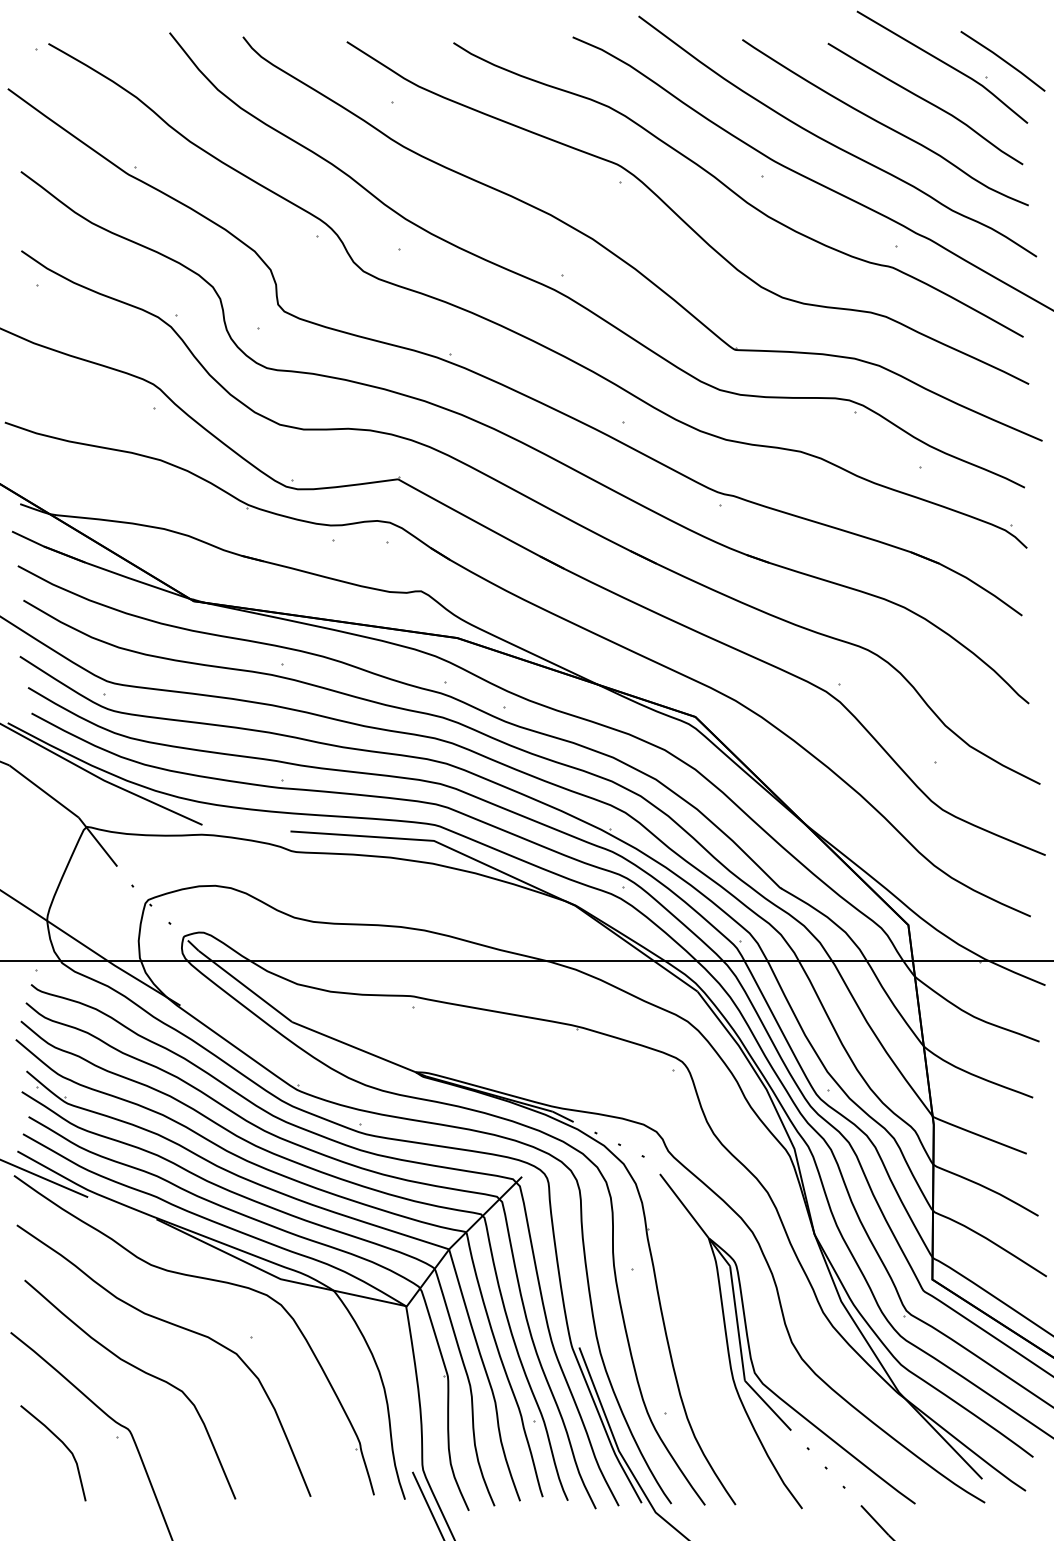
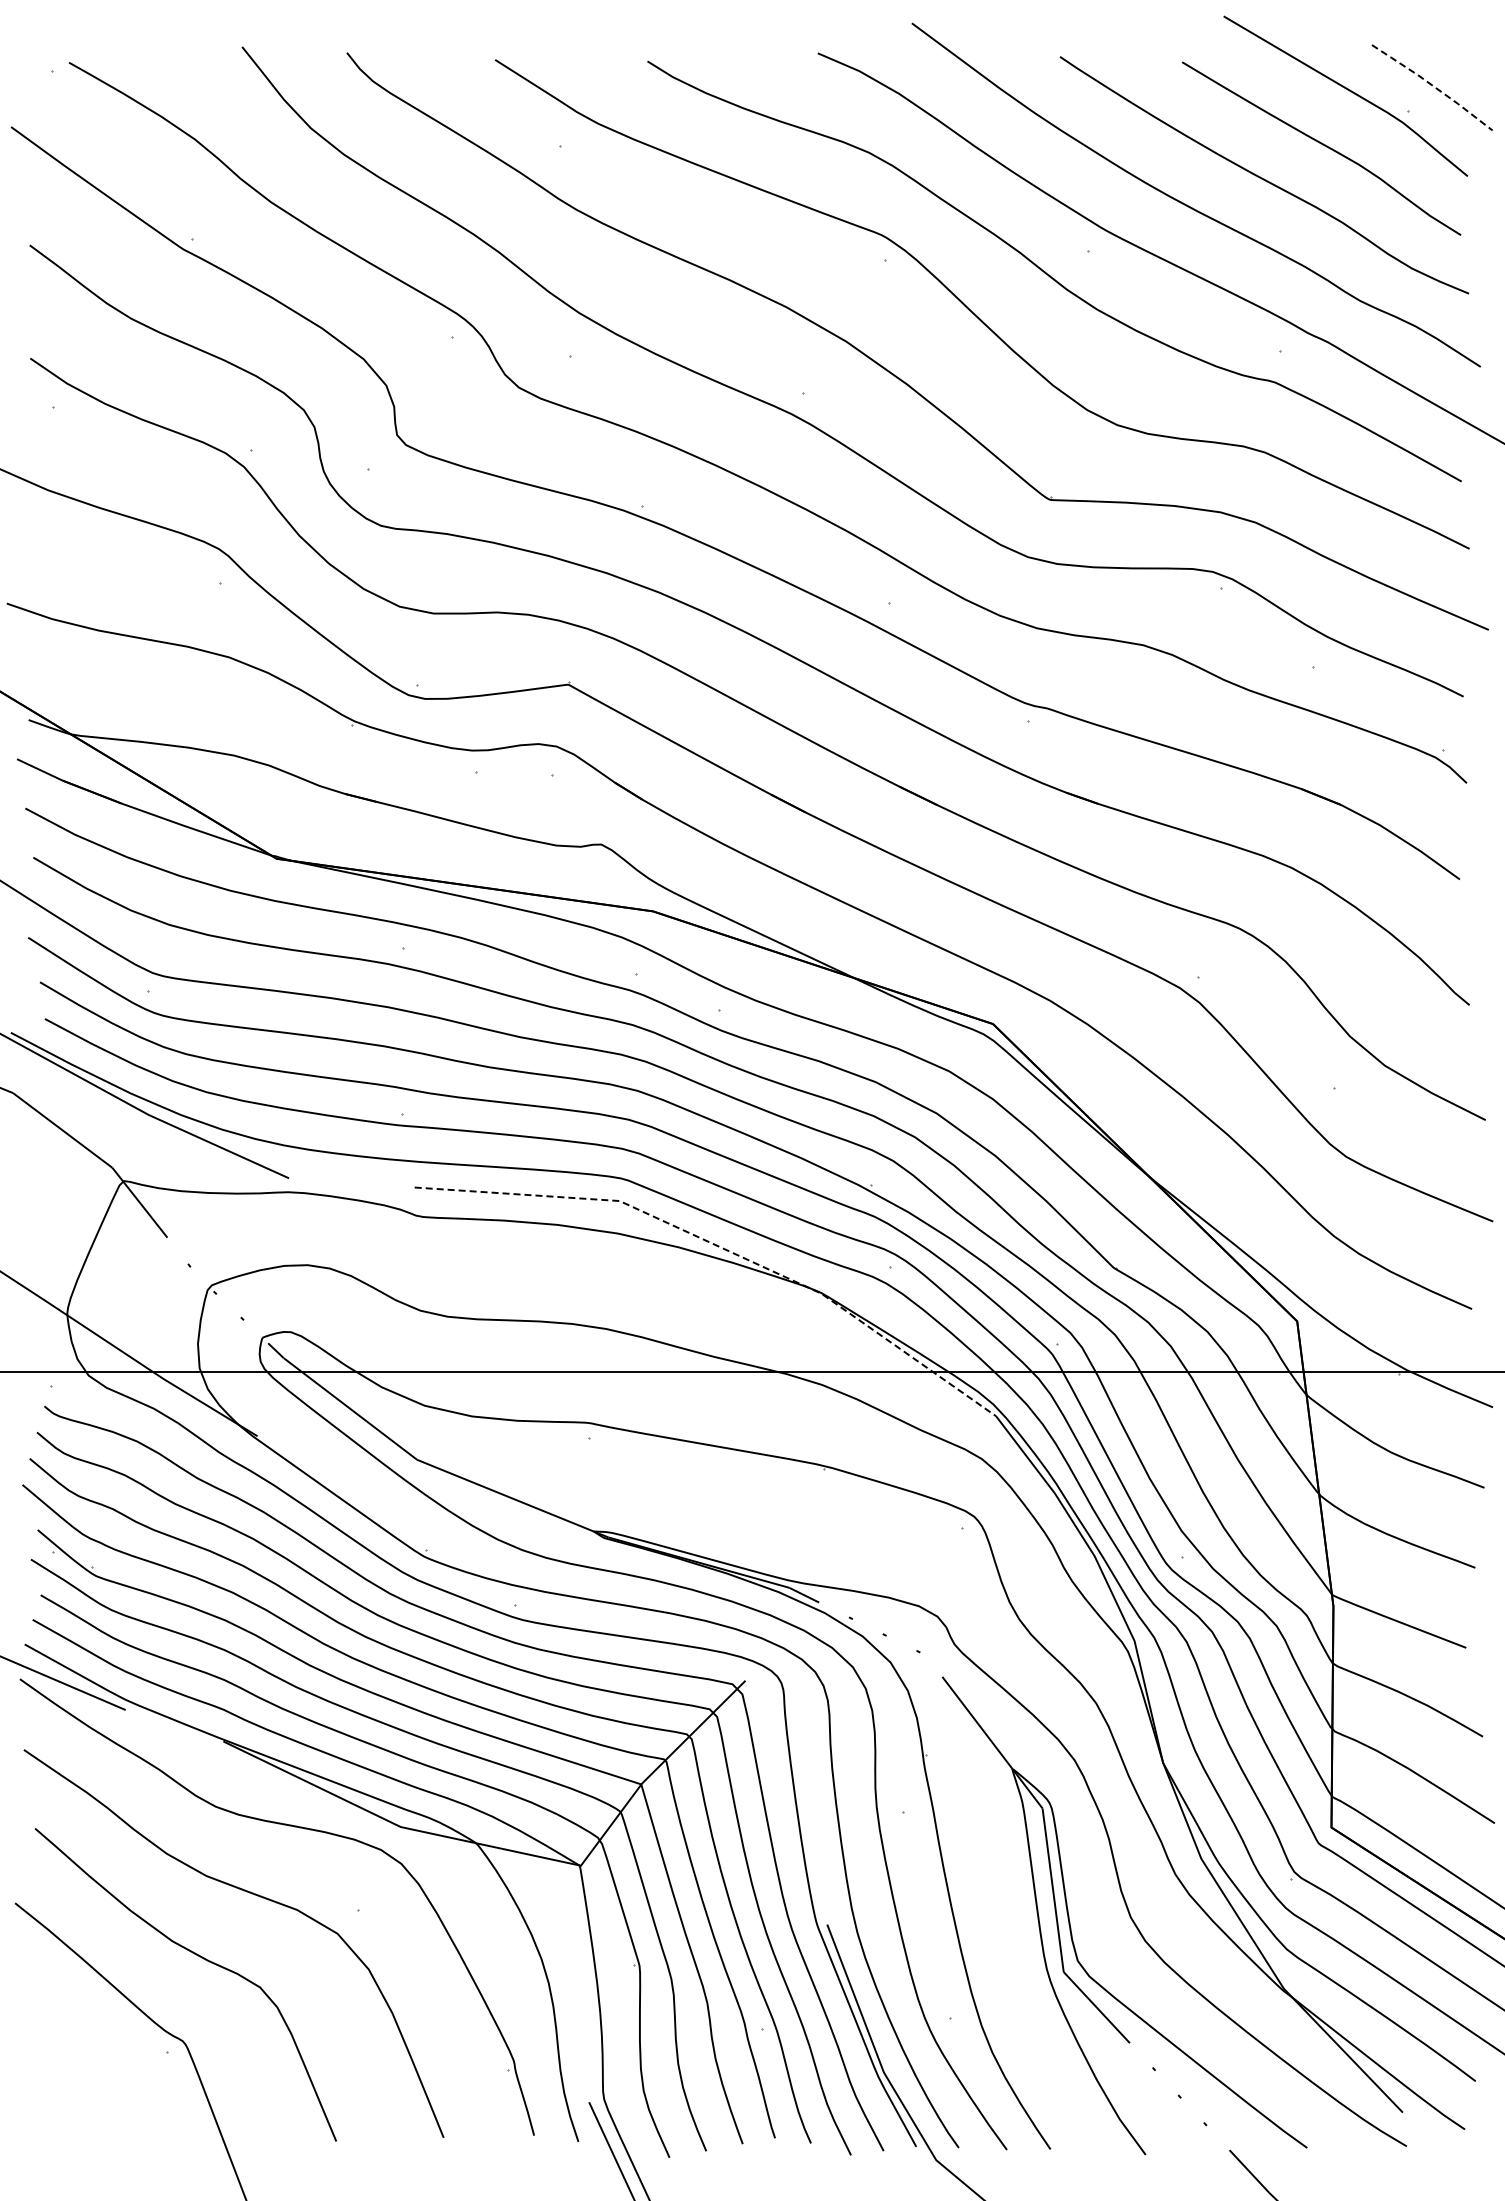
line: (1003, 60) -> (1433, 86), solid -> dashed
line: (507, 874) -> (724, 1249), solid -> dashed
curve: (64, 1445) -> (91, 2064), removed

